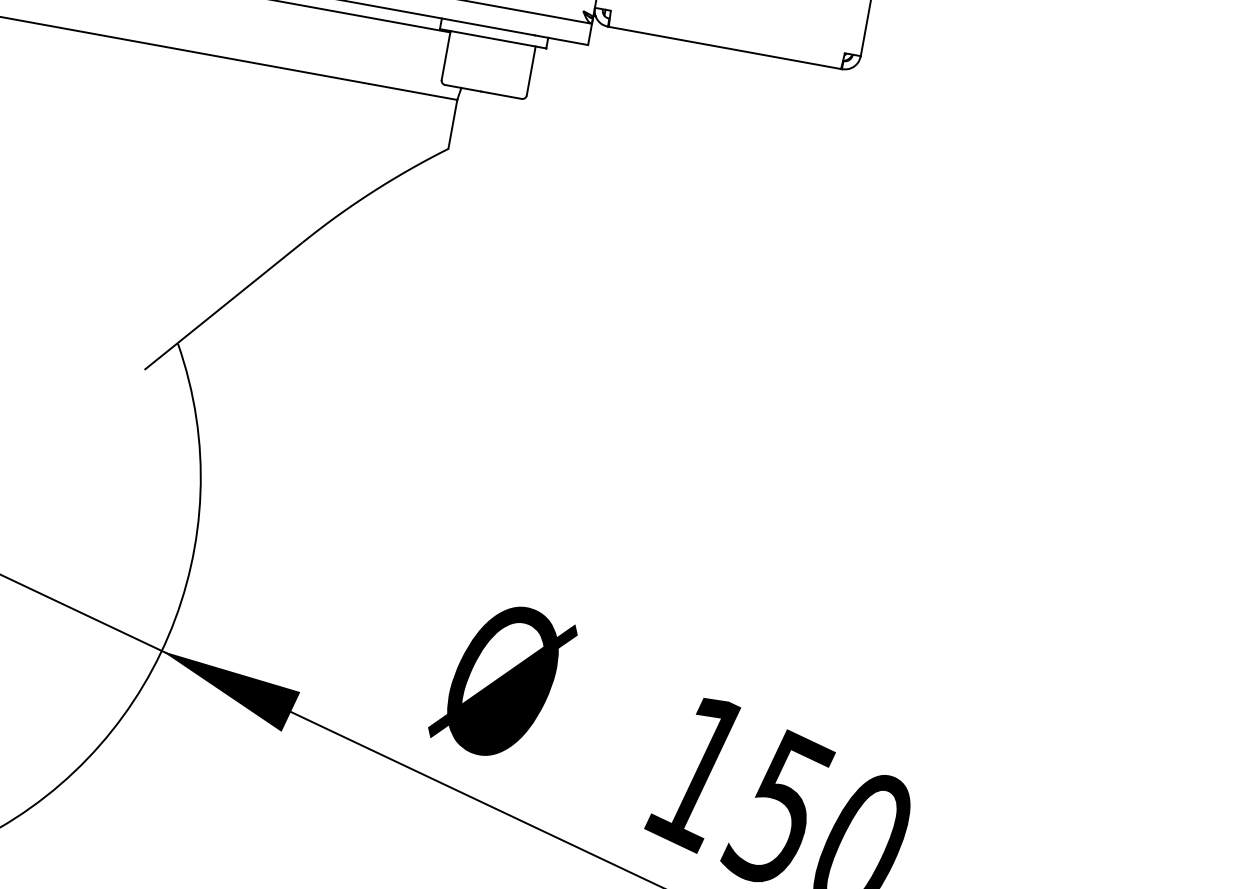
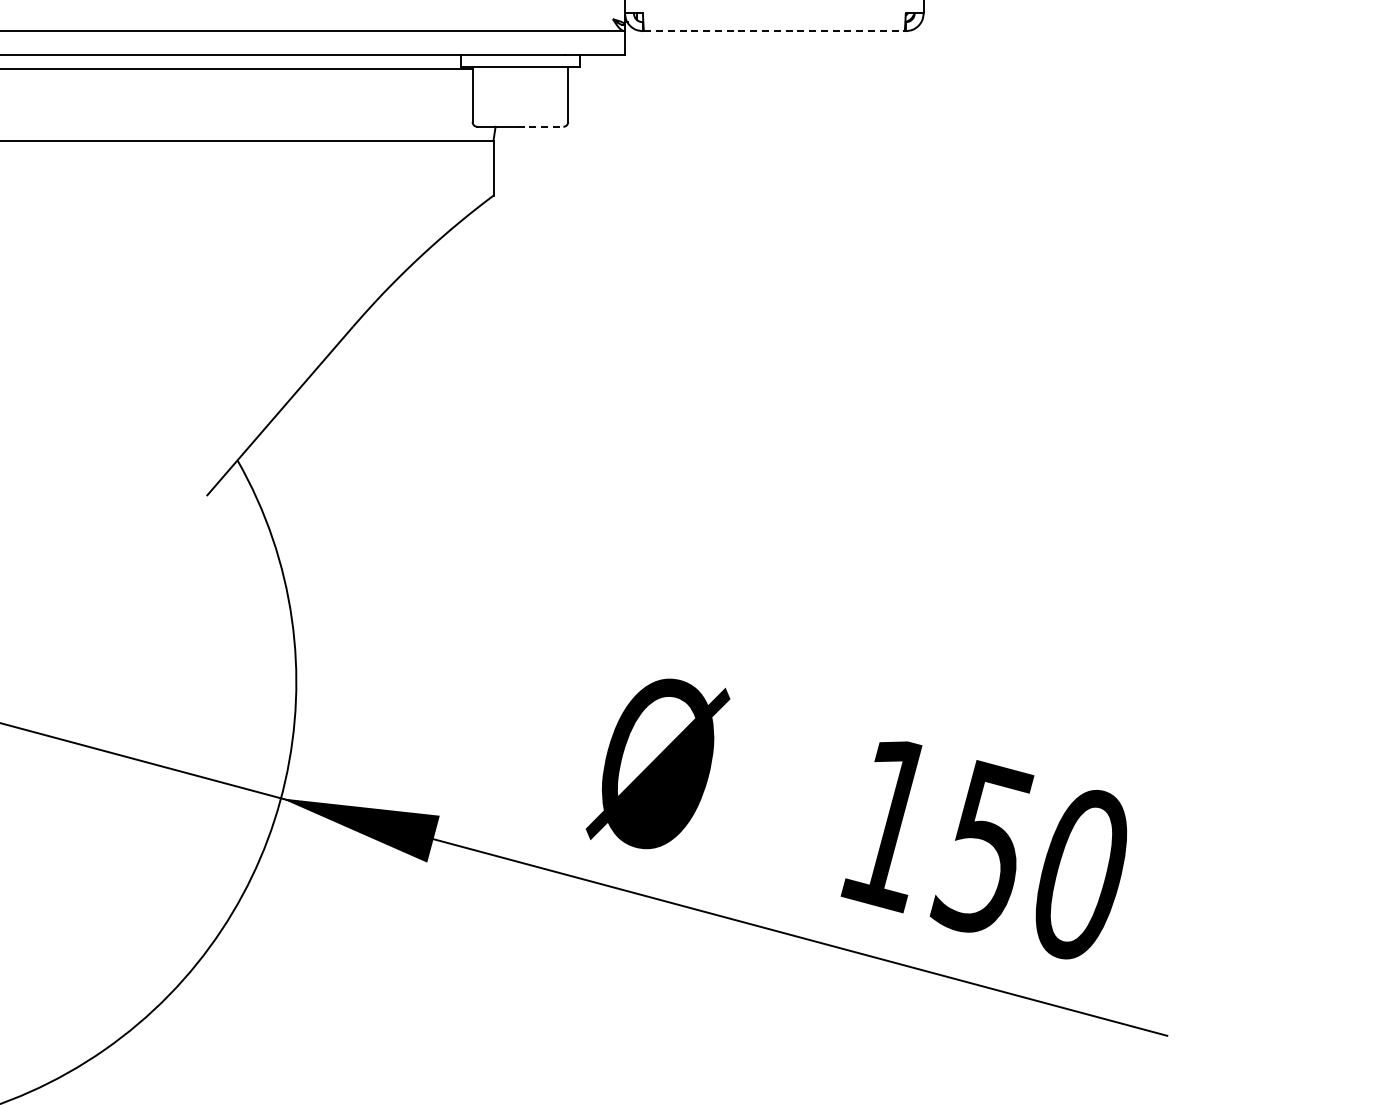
line: (725, 48) -> (774, 31), solid -> dashed
line: (501, 94) -> (540, 126), solid -> dashed

